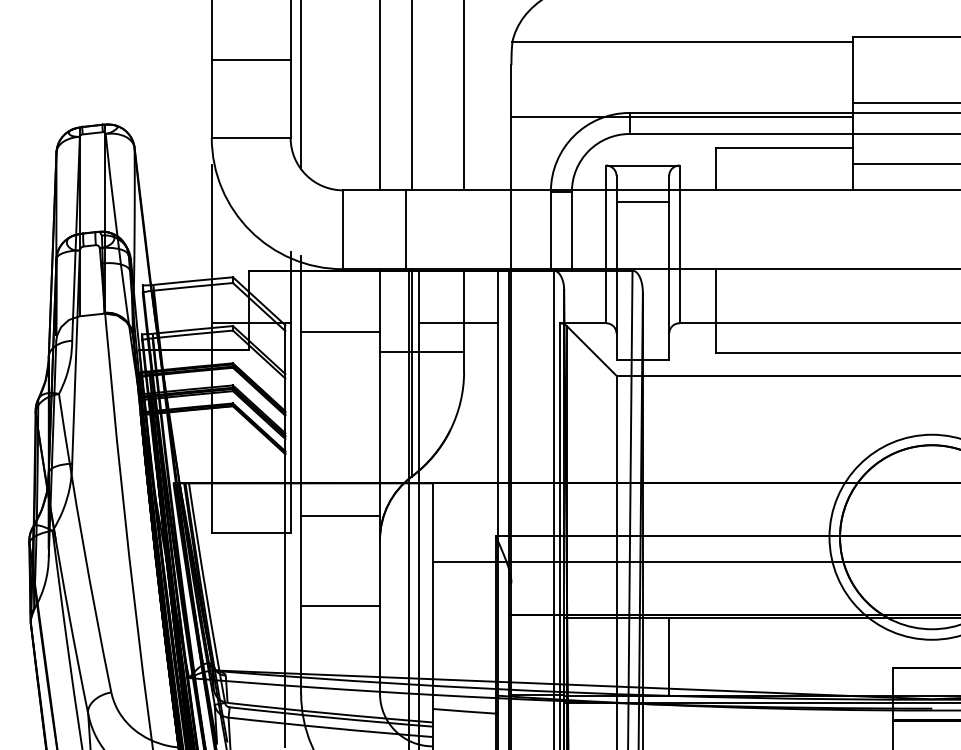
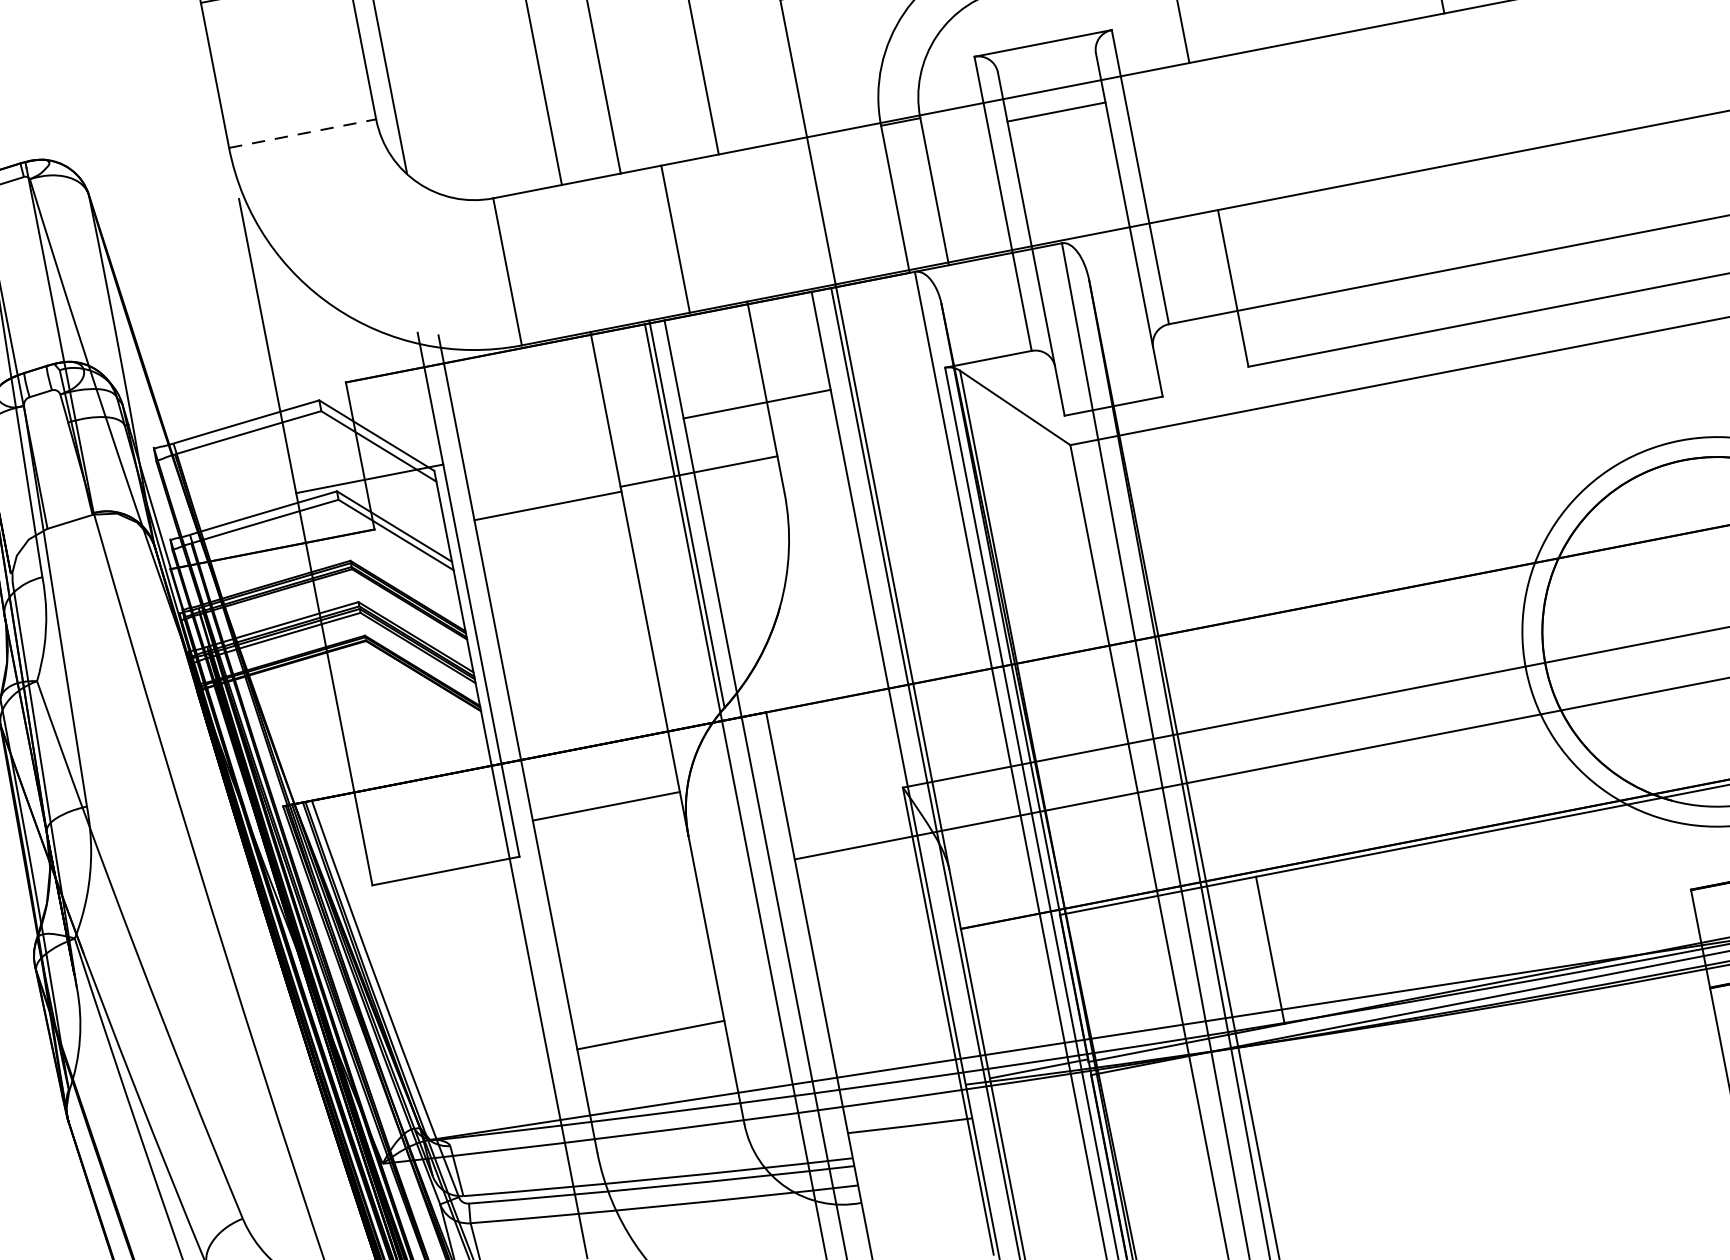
line: (251, 137) -> (303, 133), solid -> dashed
line: (406, 229) -> (675, 238), moved
line: (340, 331) -> (547, 505), moved
line: (340, 605) -> (650, 1035), moved

